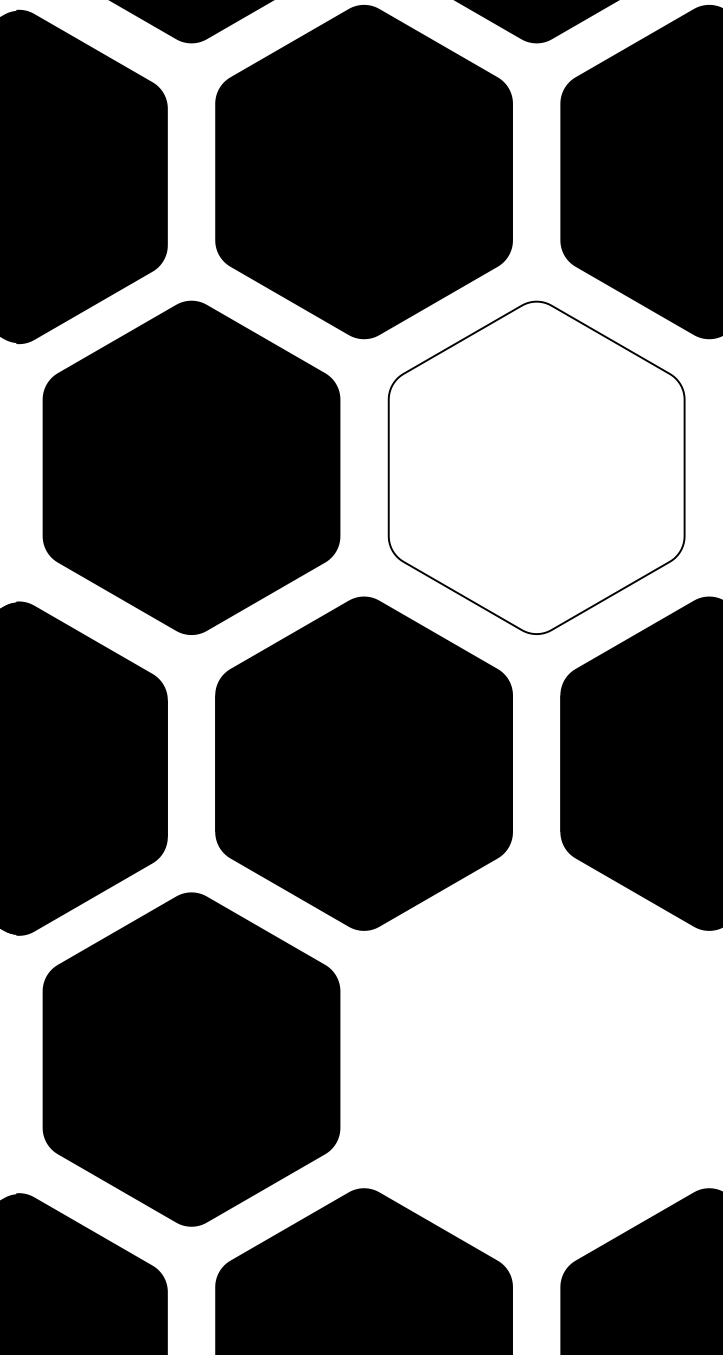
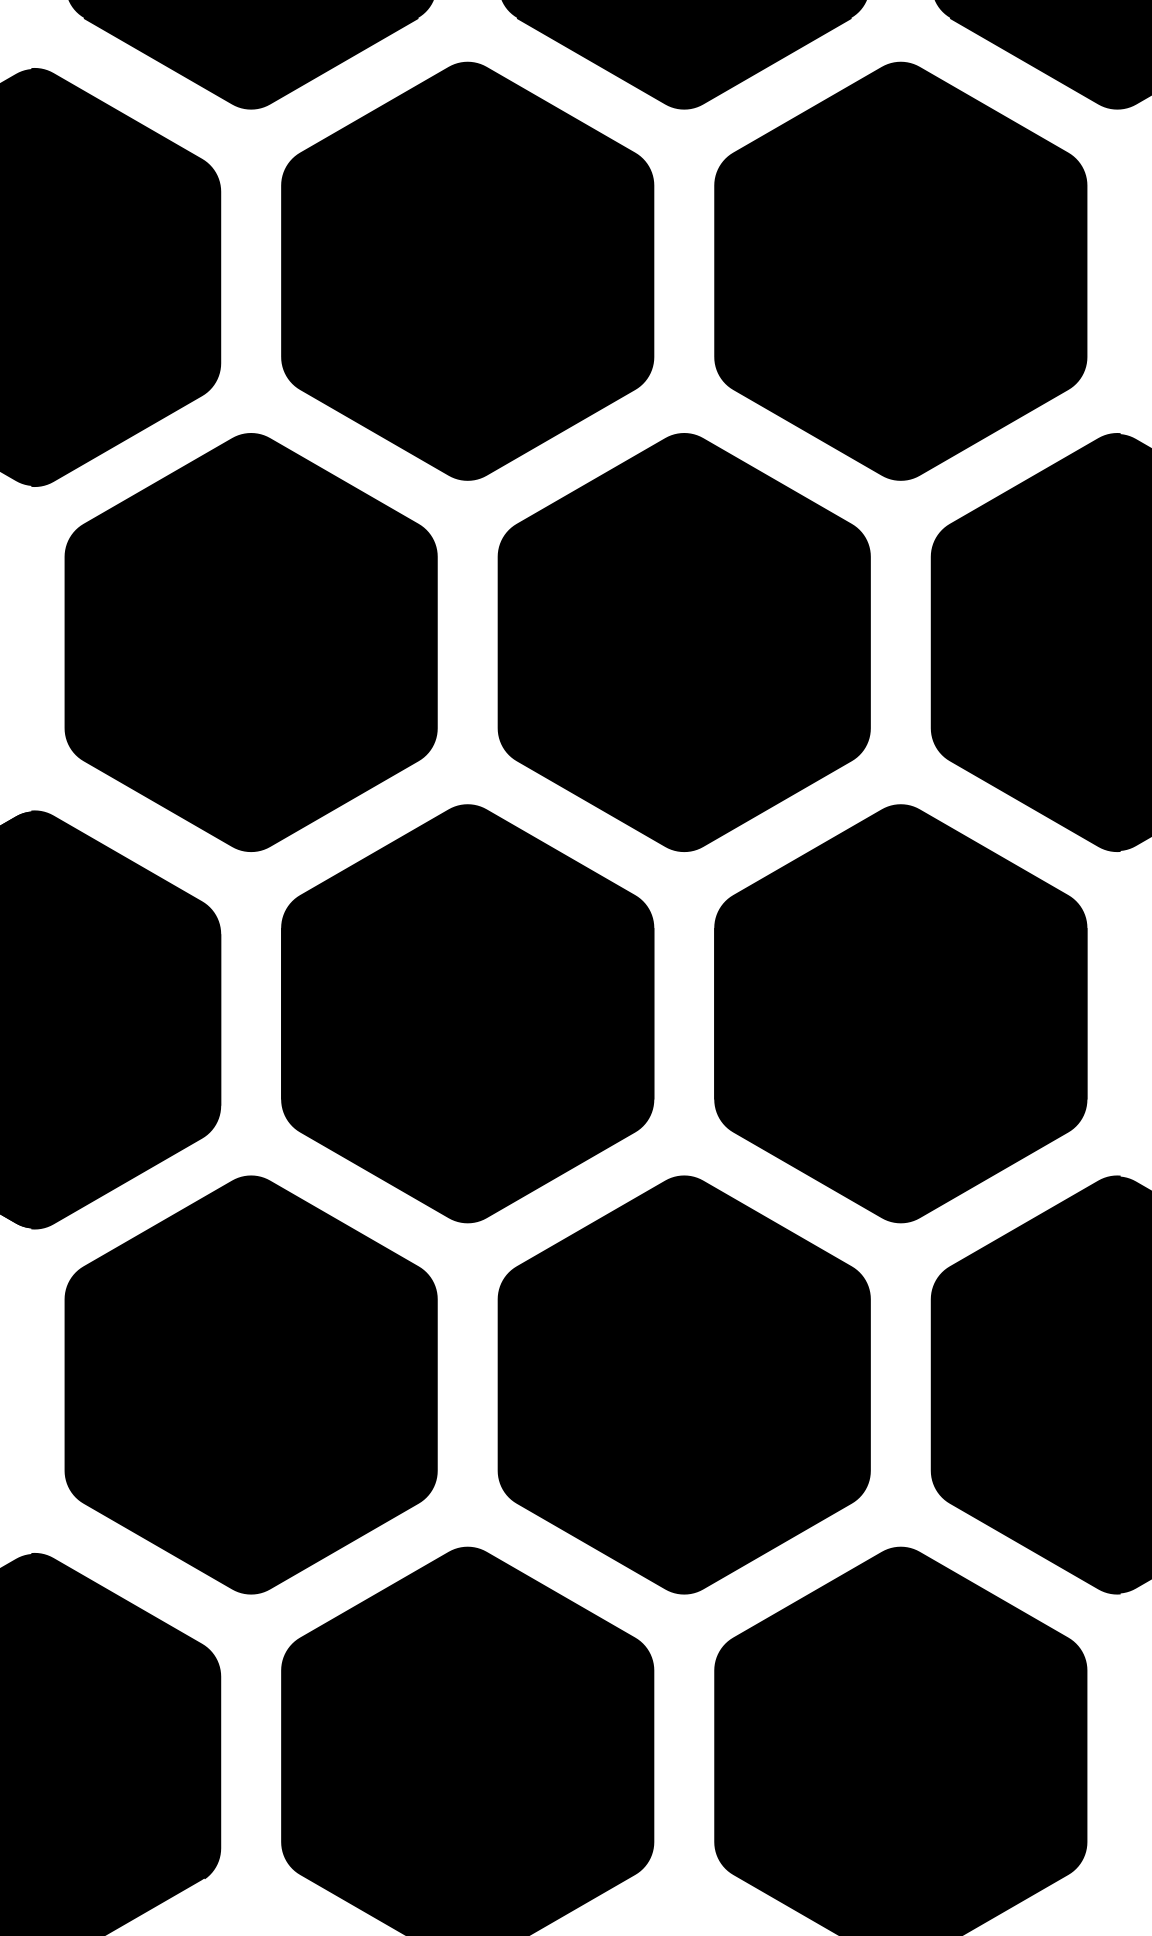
fill: (536, 467) -> (683, 642), added
part: (536, 1059) -> (683, 1384), added

